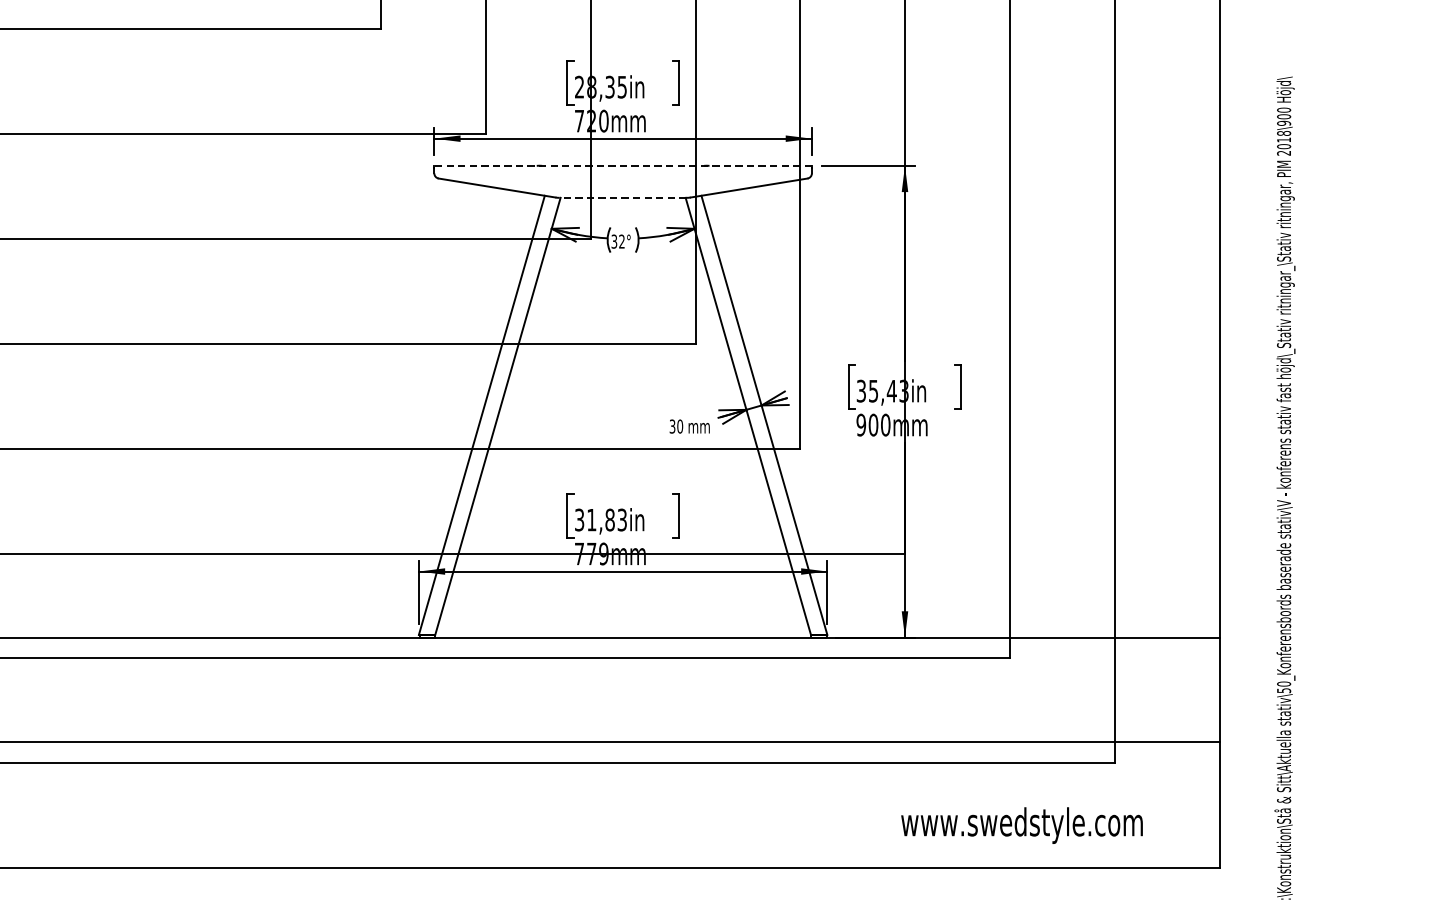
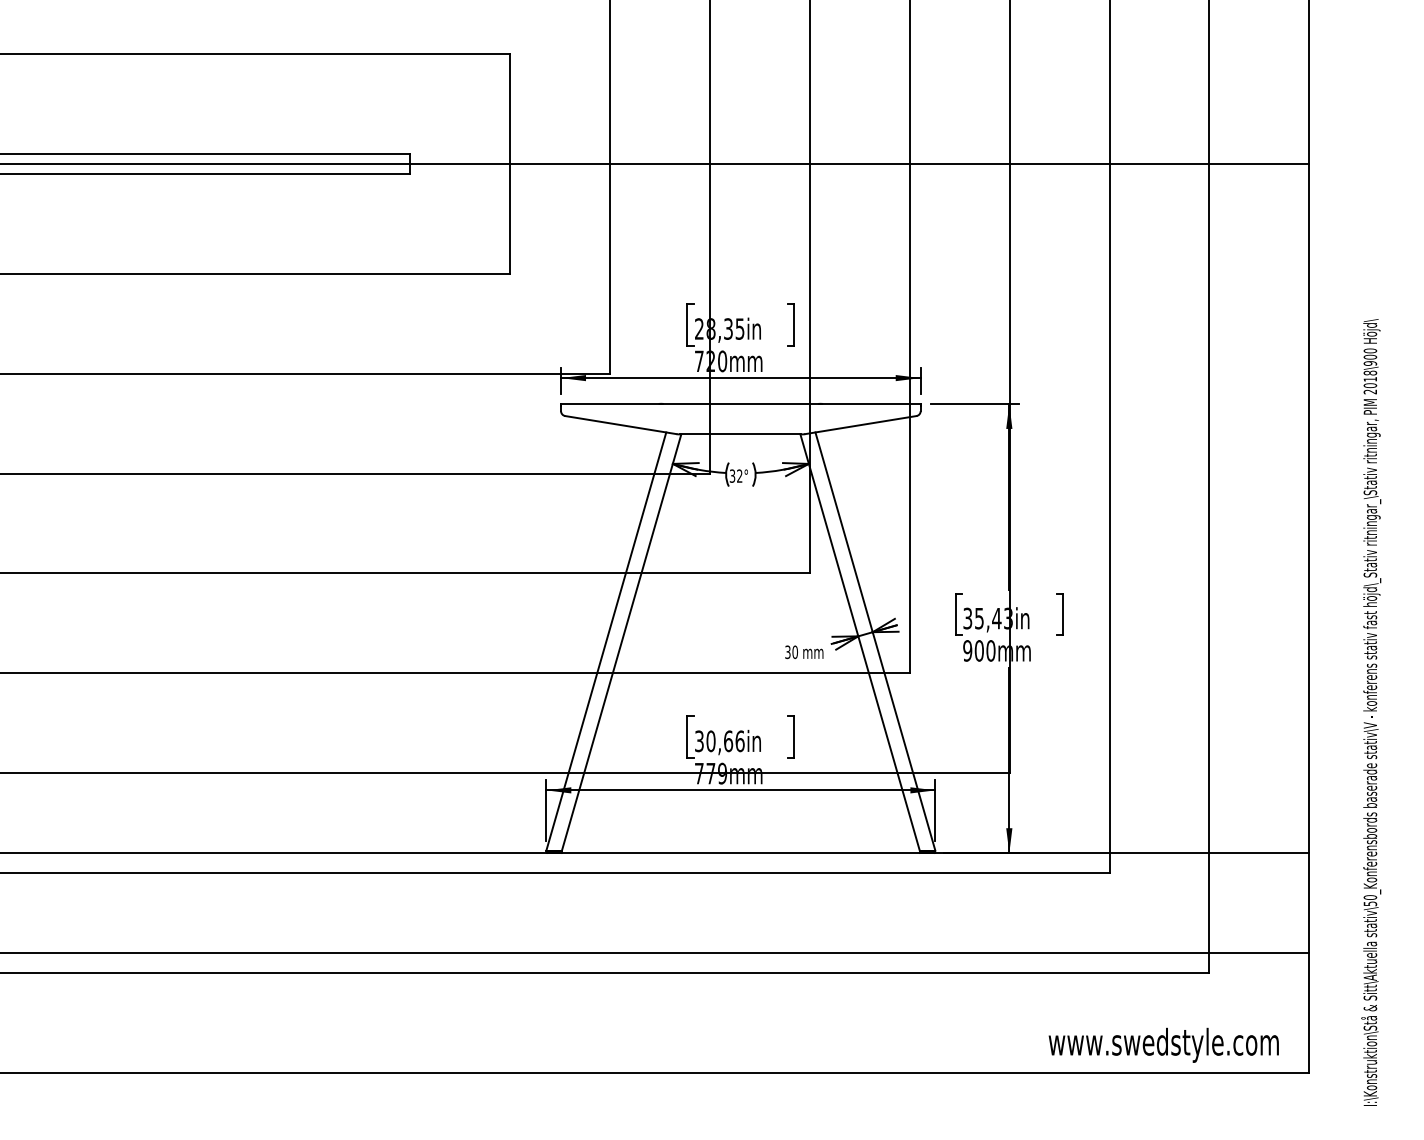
line: (622, 165) -> (740, 403), dashed -> solid
line: (622, 197) -> (740, 434), dashed -> solid
text: (607, 520) -> (725, 741), 31,83in -> 30,66in
text: (1021, 824) -> (1163, 1044), moved

